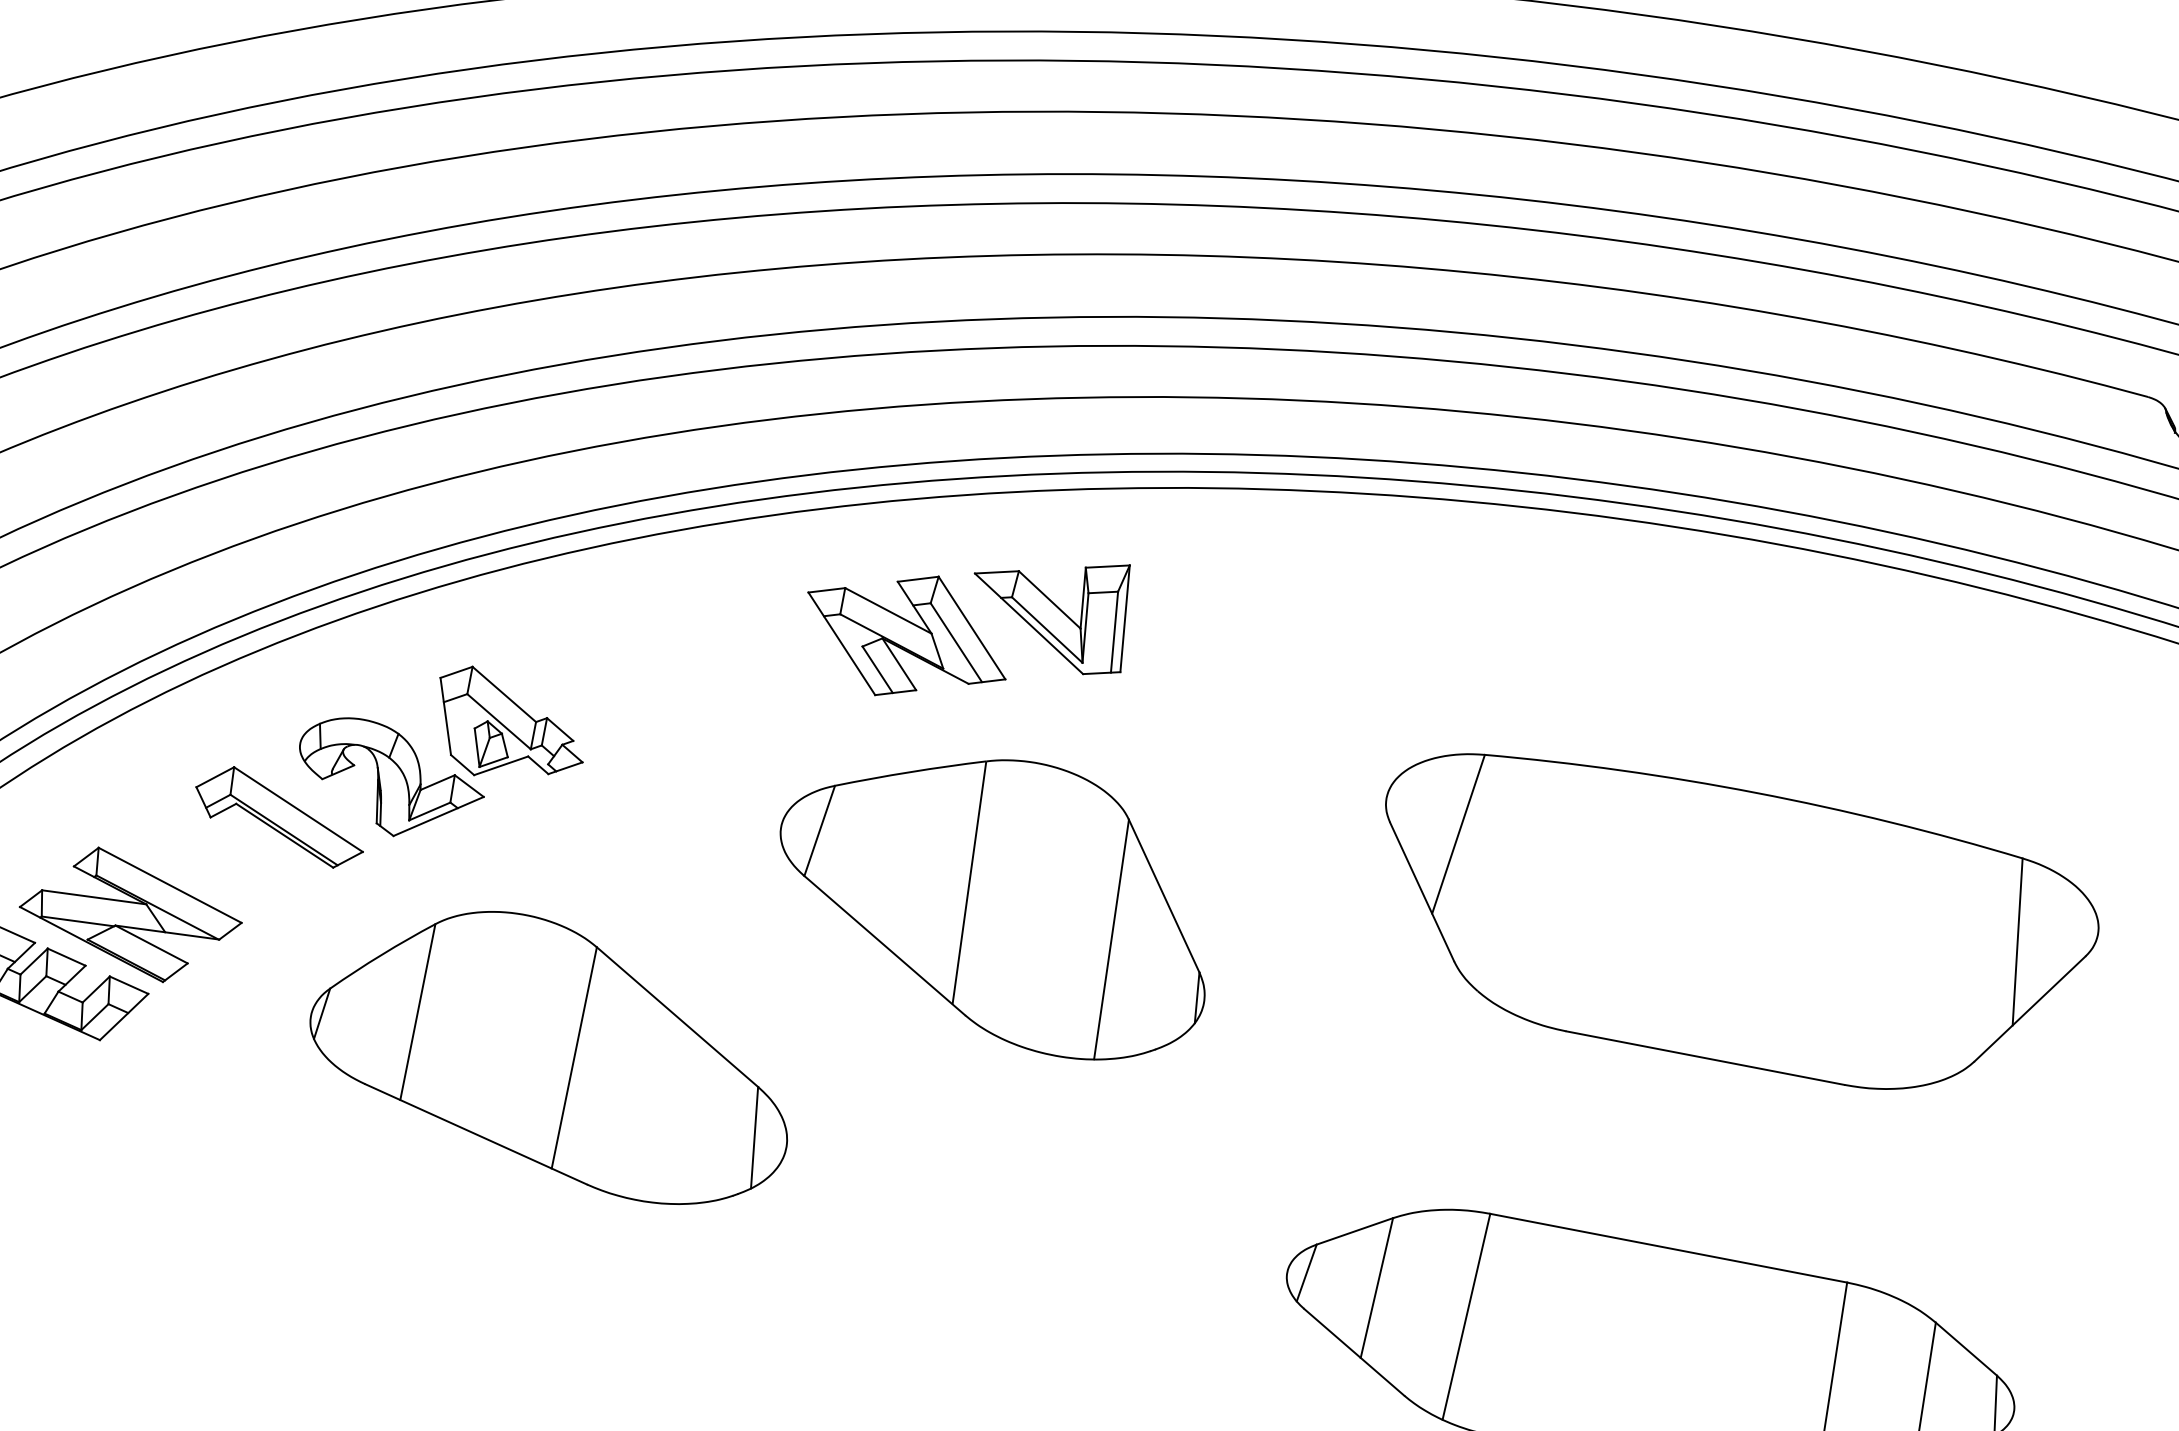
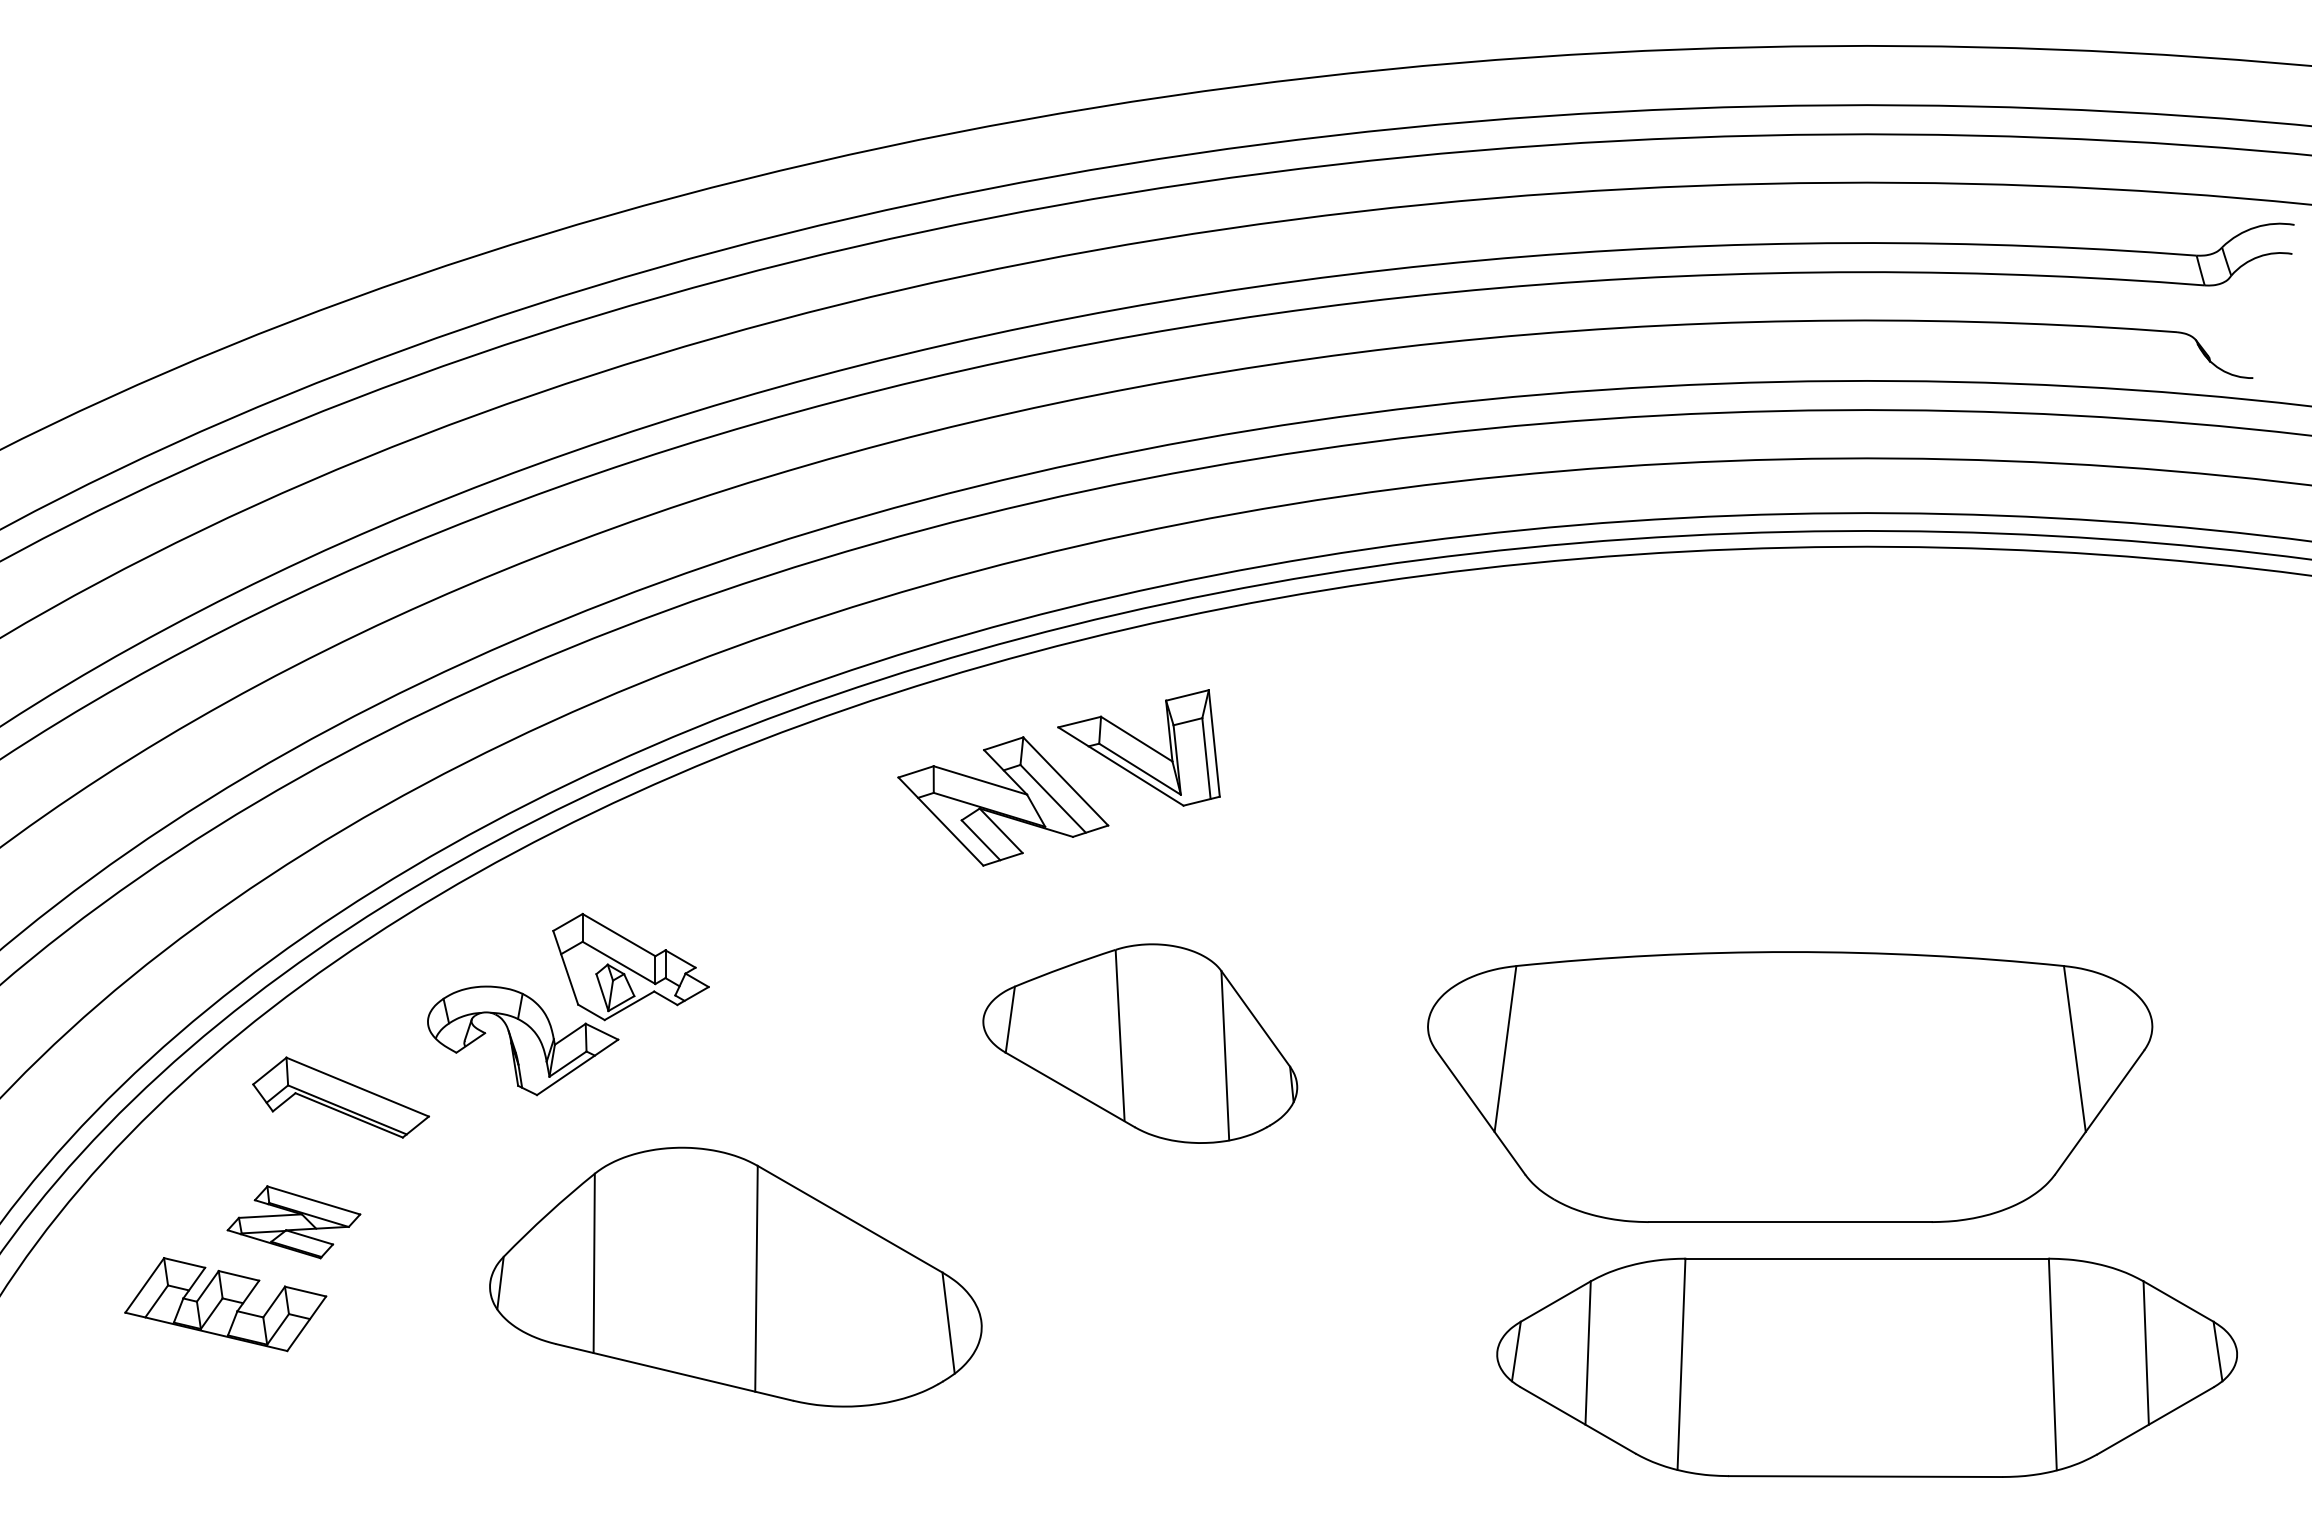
part: (279, 816) -> (340, 1097), moved
part: (995, 899) -> (1140, 1043), size x0.7
part: (130, 915) -> (293, 1222), size x0.6
part: (1731, 925) -> (1790, 1086), moved

